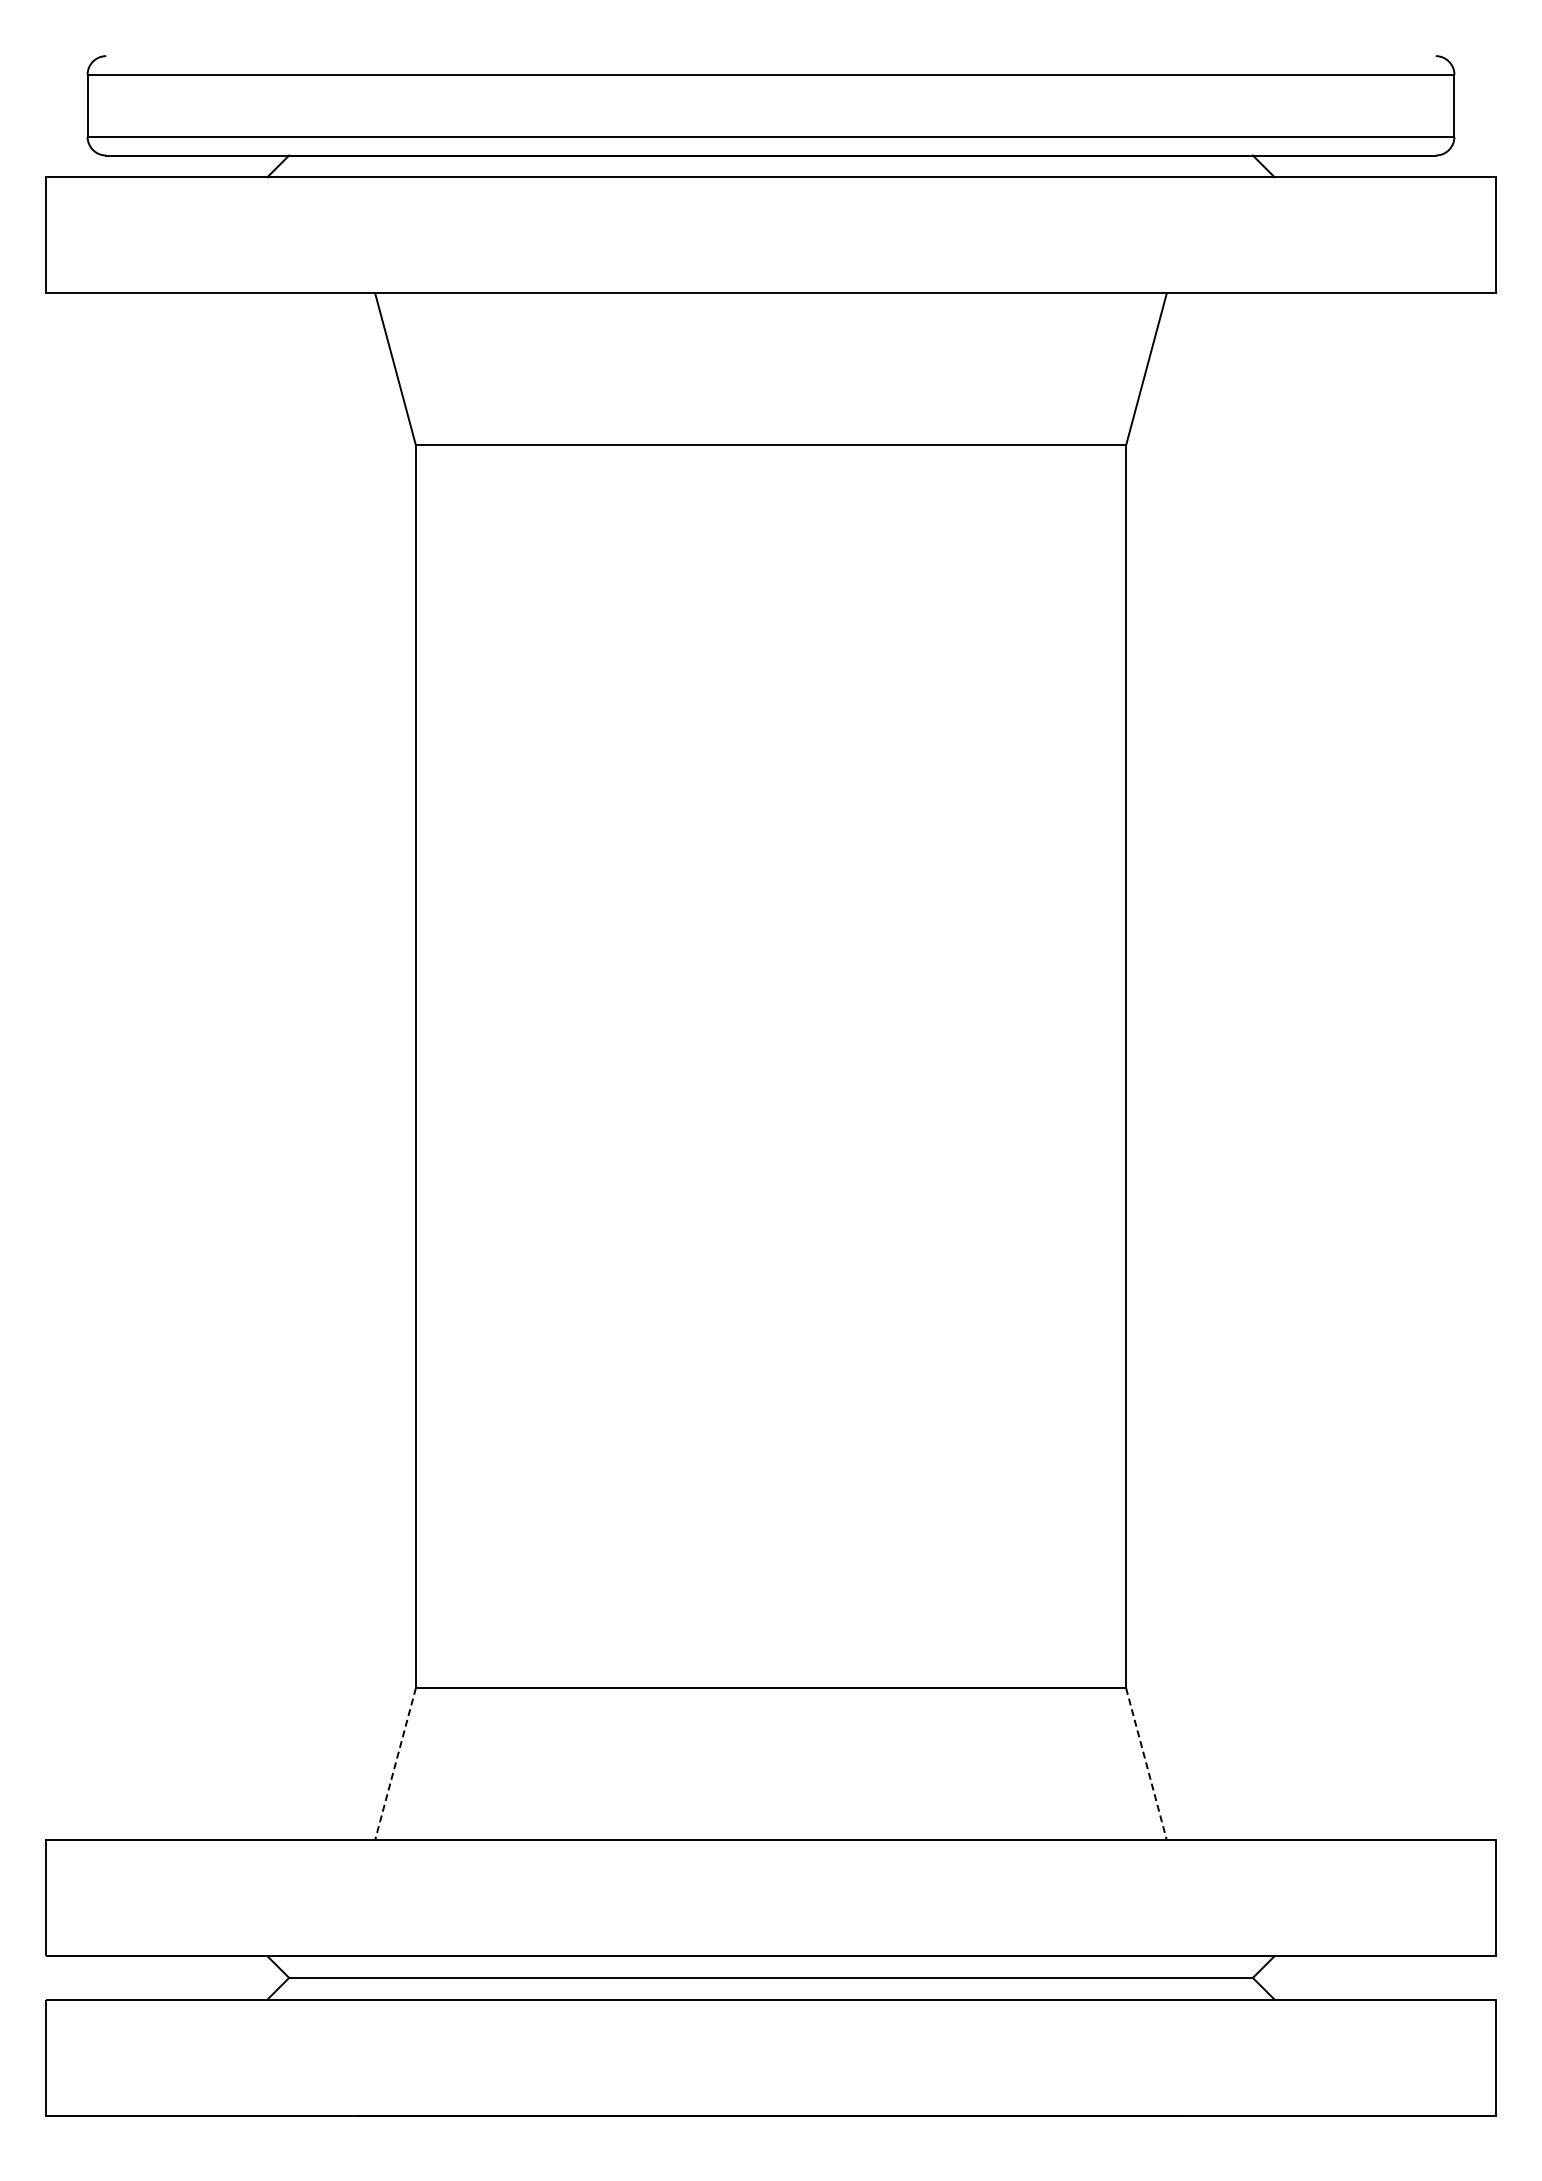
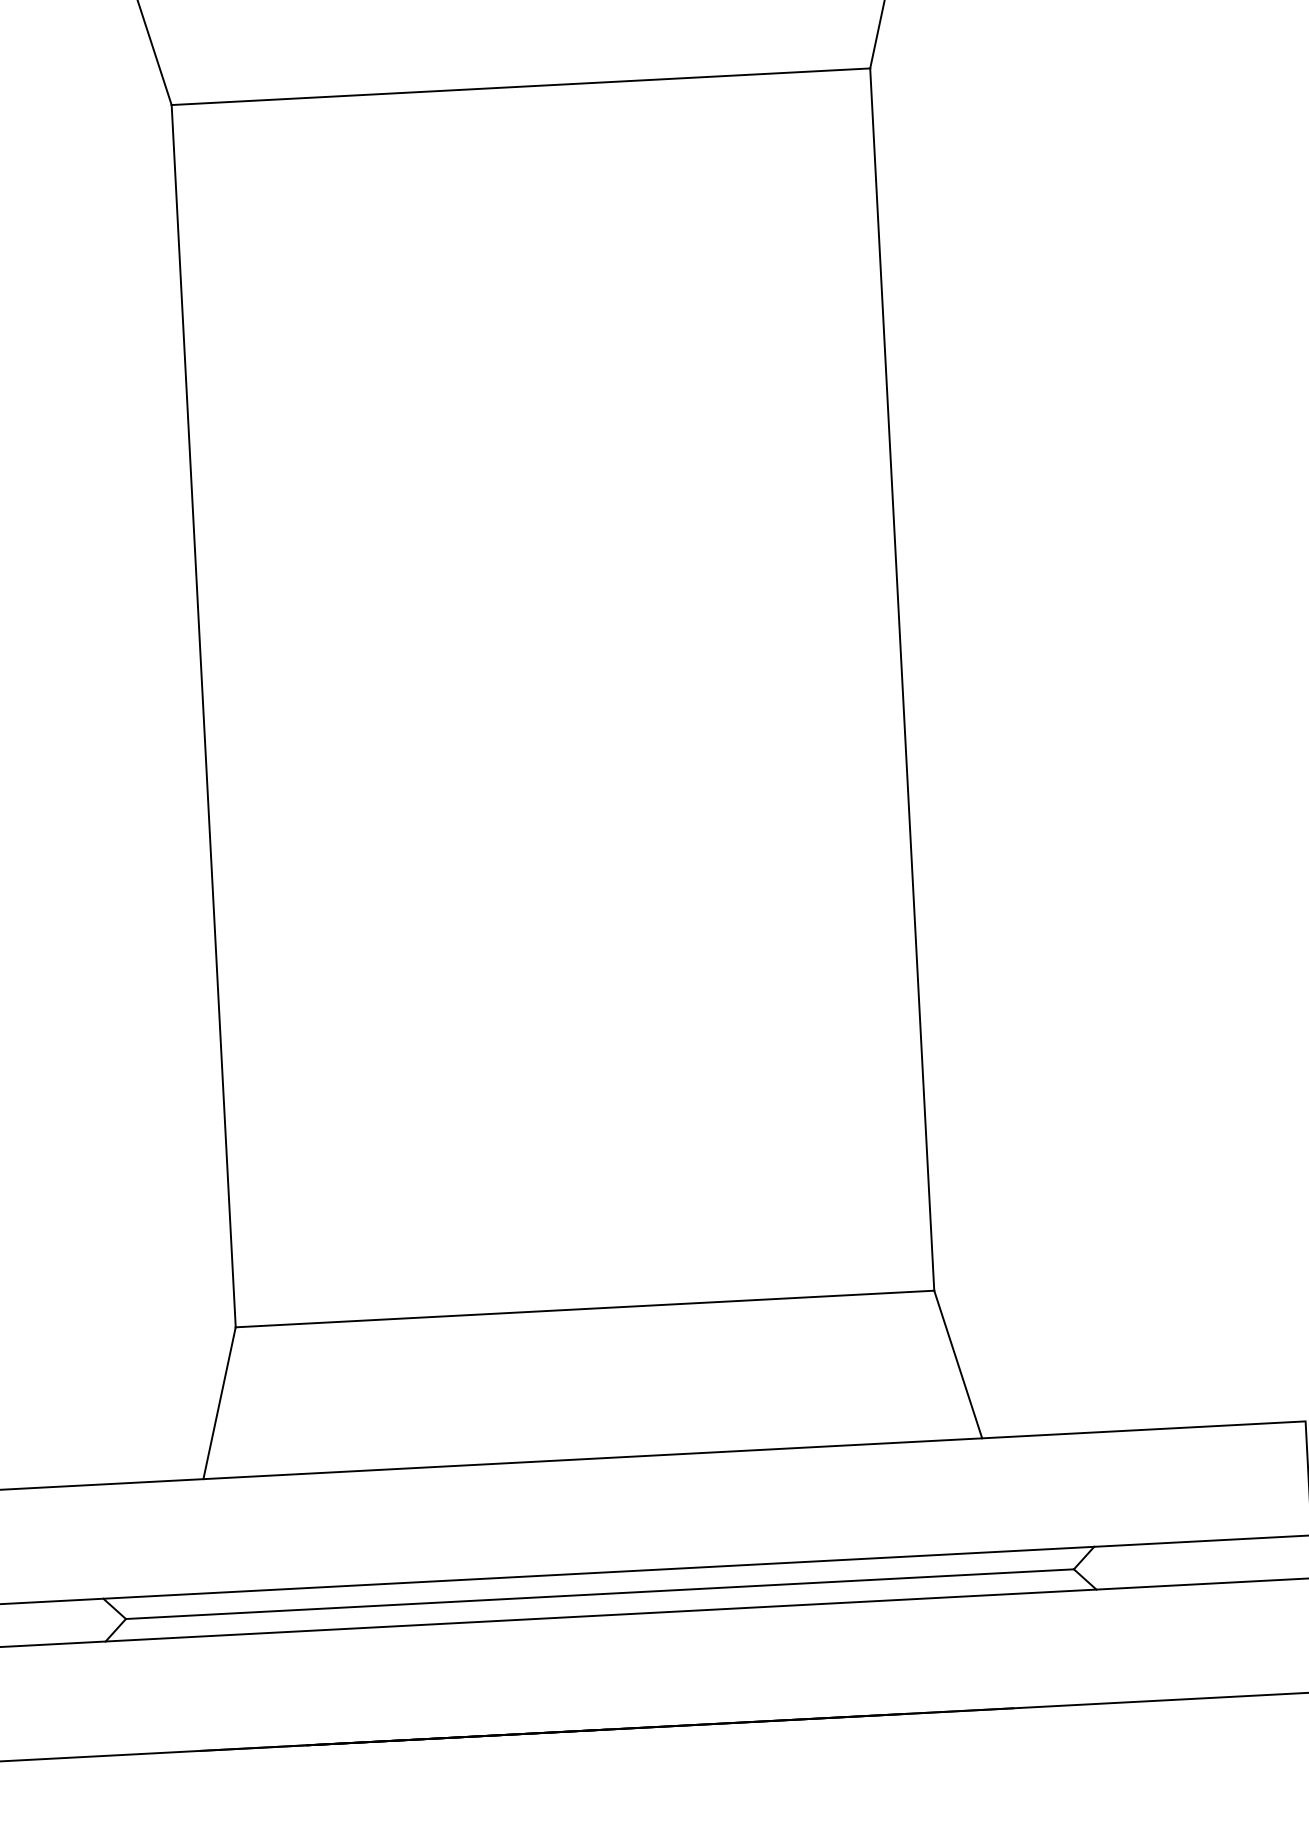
line: (395, 1764) -> (219, 1403), dashed -> solid
line: (1146, 1764) -> (958, 1364), dashed -> solid

